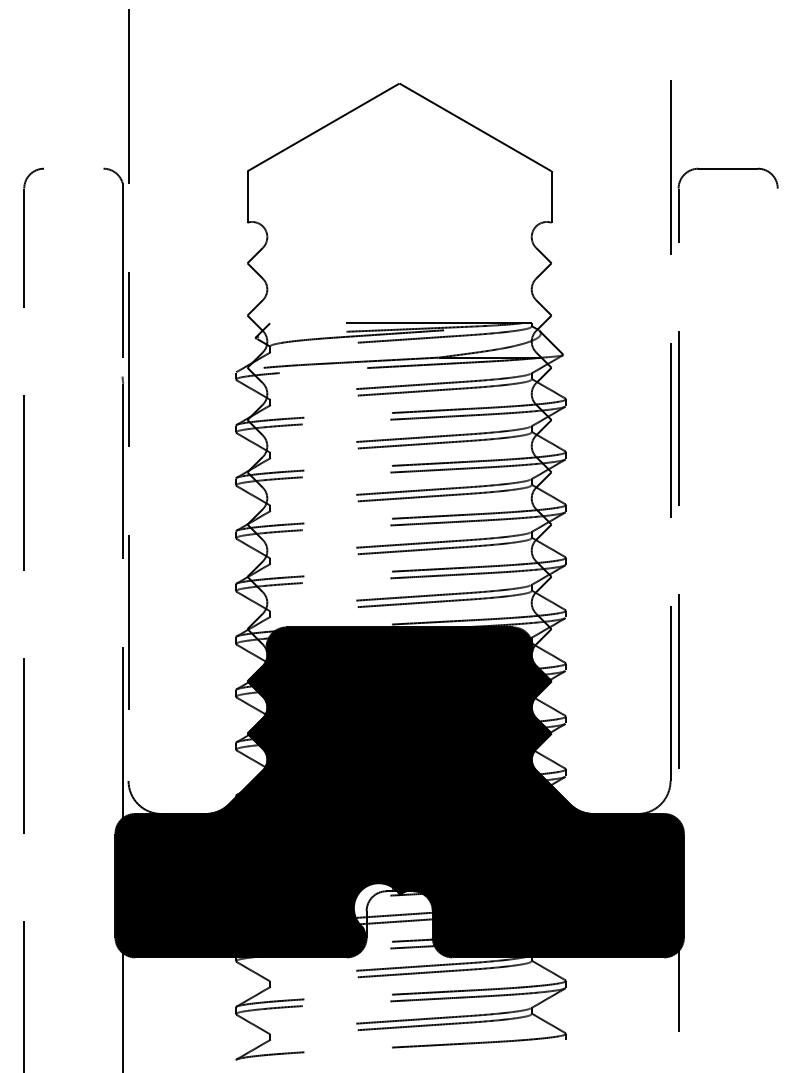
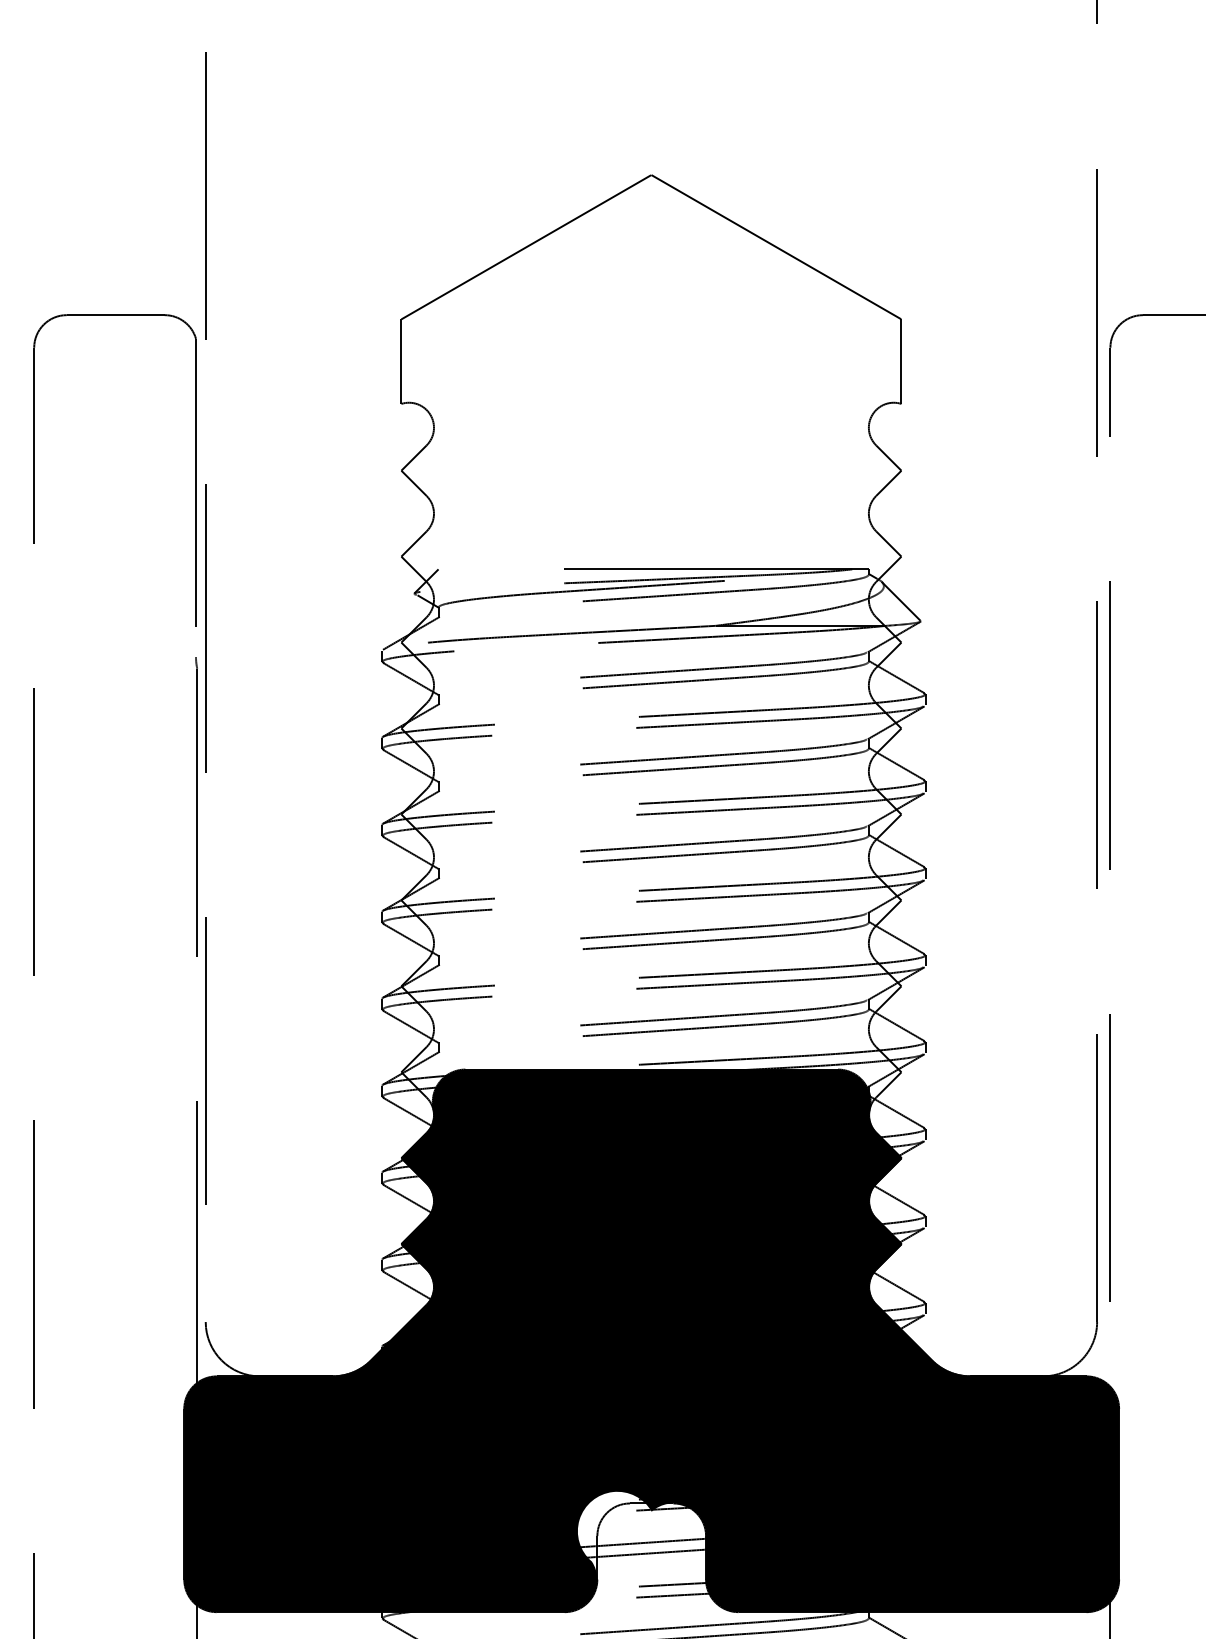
line: (73, 168) -> (115, 314), added

